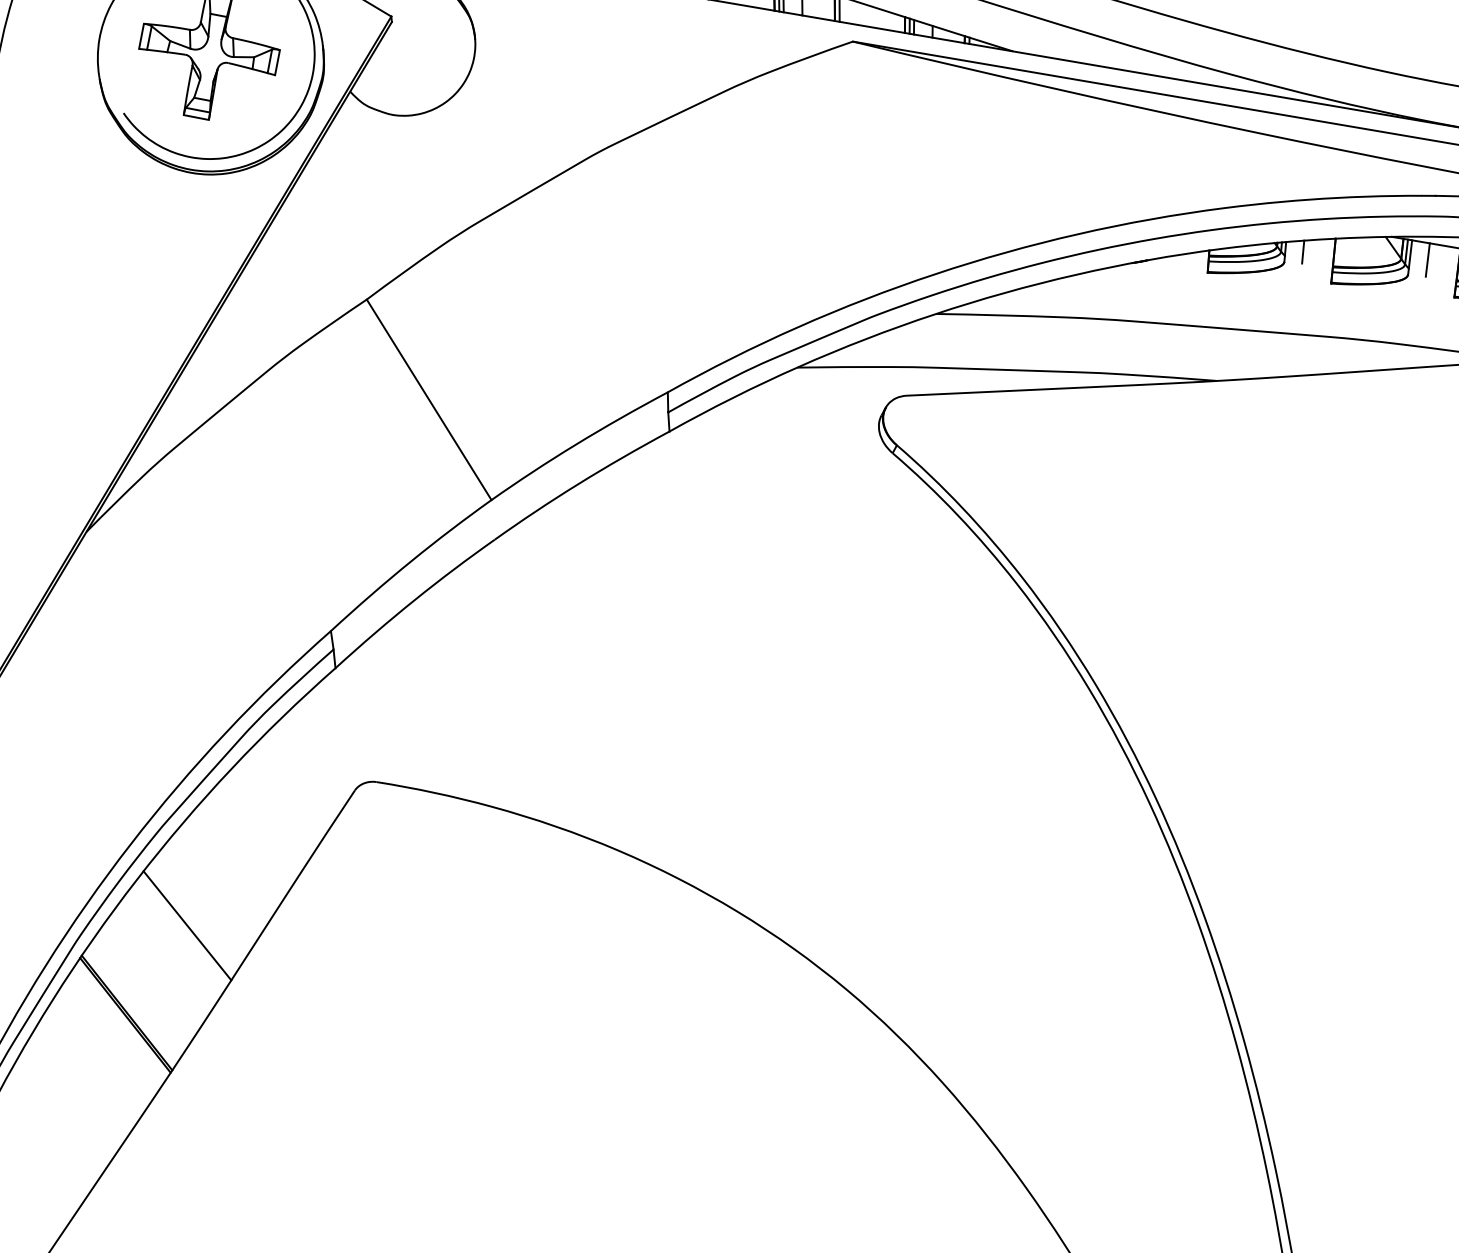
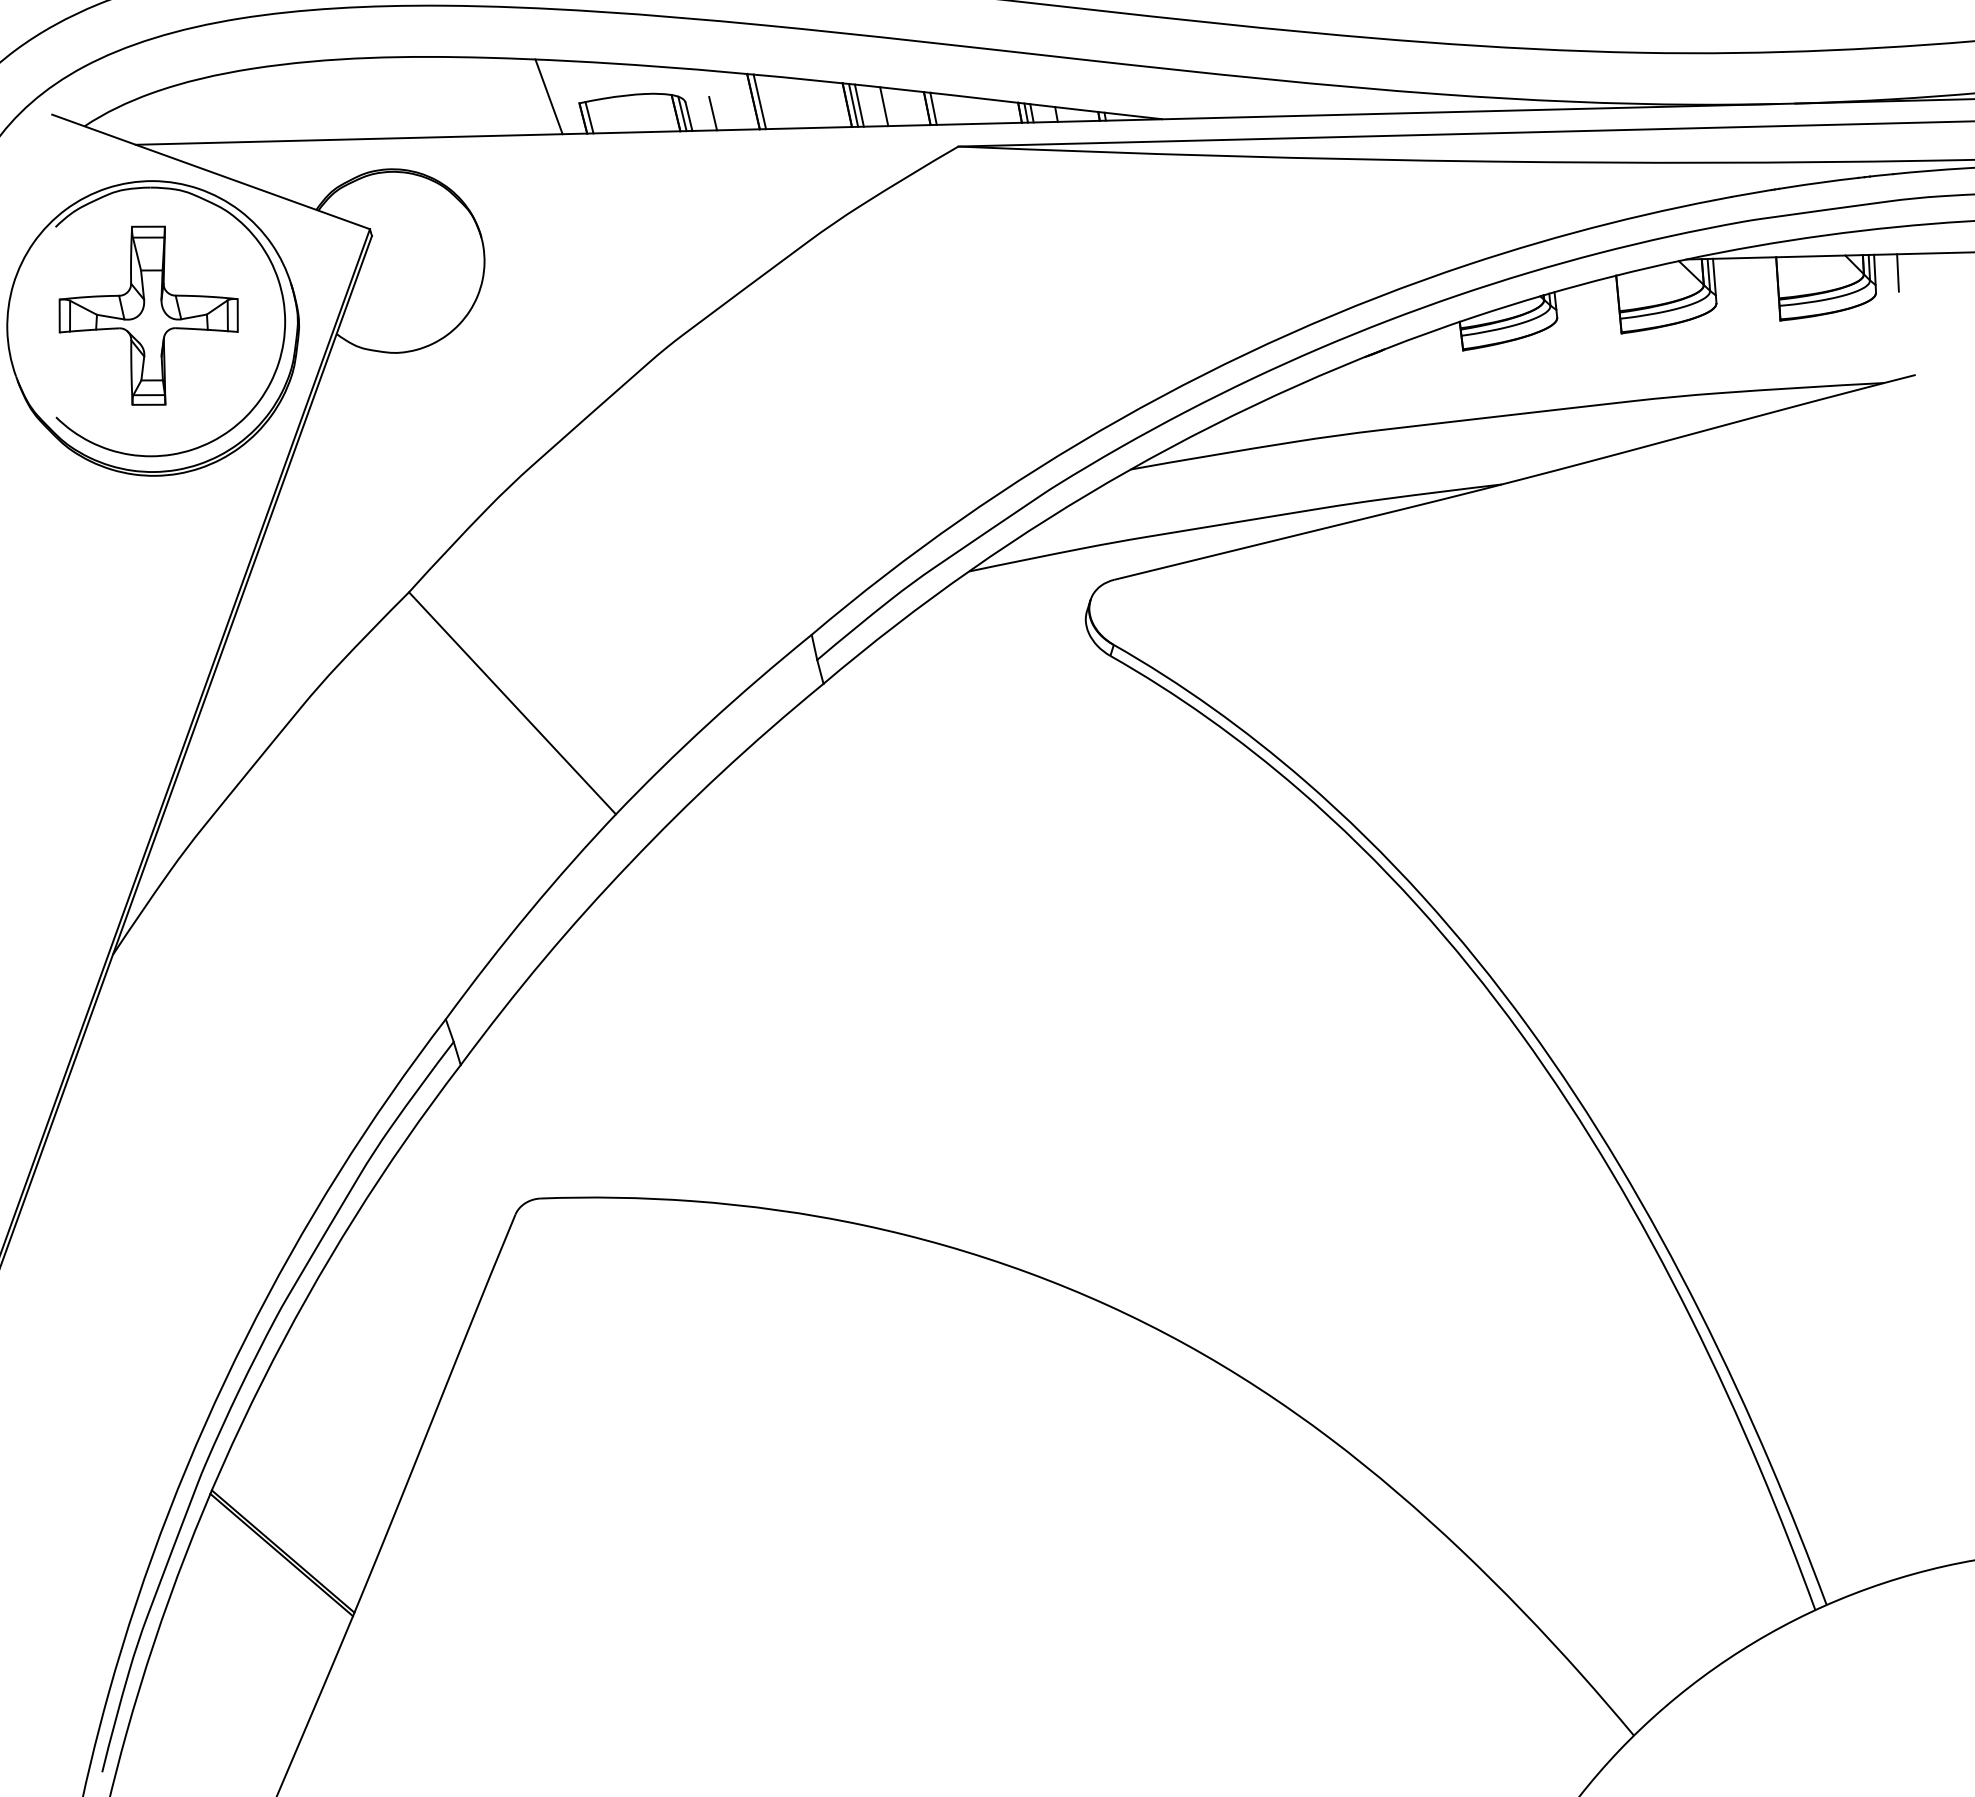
line: (1303, 251) -> (1578, 300), removed
line: (1427, 259) -> (1737, 279), removed
line: (187, 925) -> (337, 1426), removed

